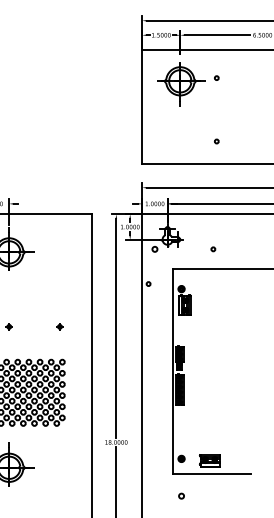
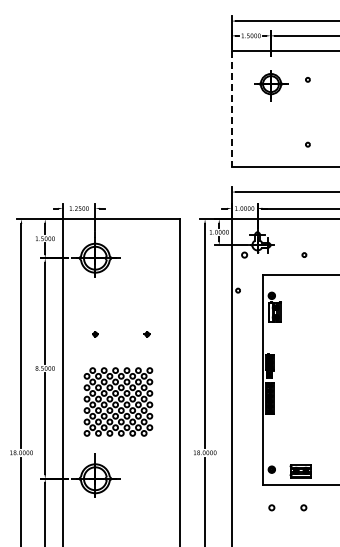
part: (181, 84) -> (271, 86), size x0.7
line: (142, 107) -> (231, 109), solid -> dashed
circle: (212, 495) -> (303, 507), added

